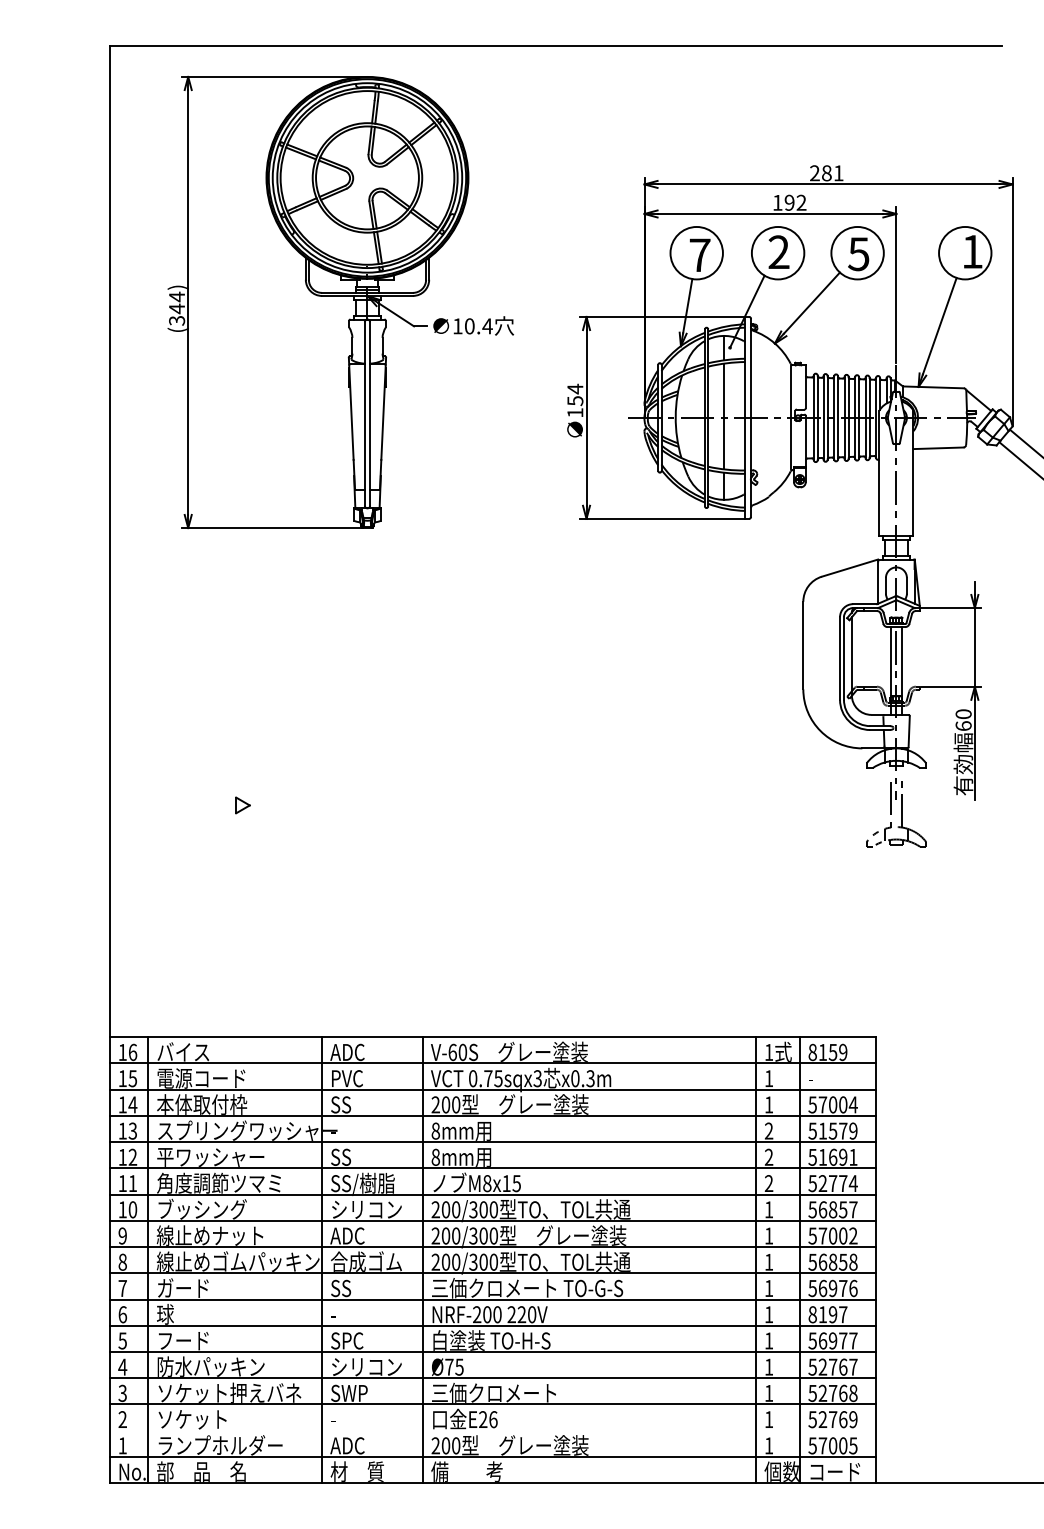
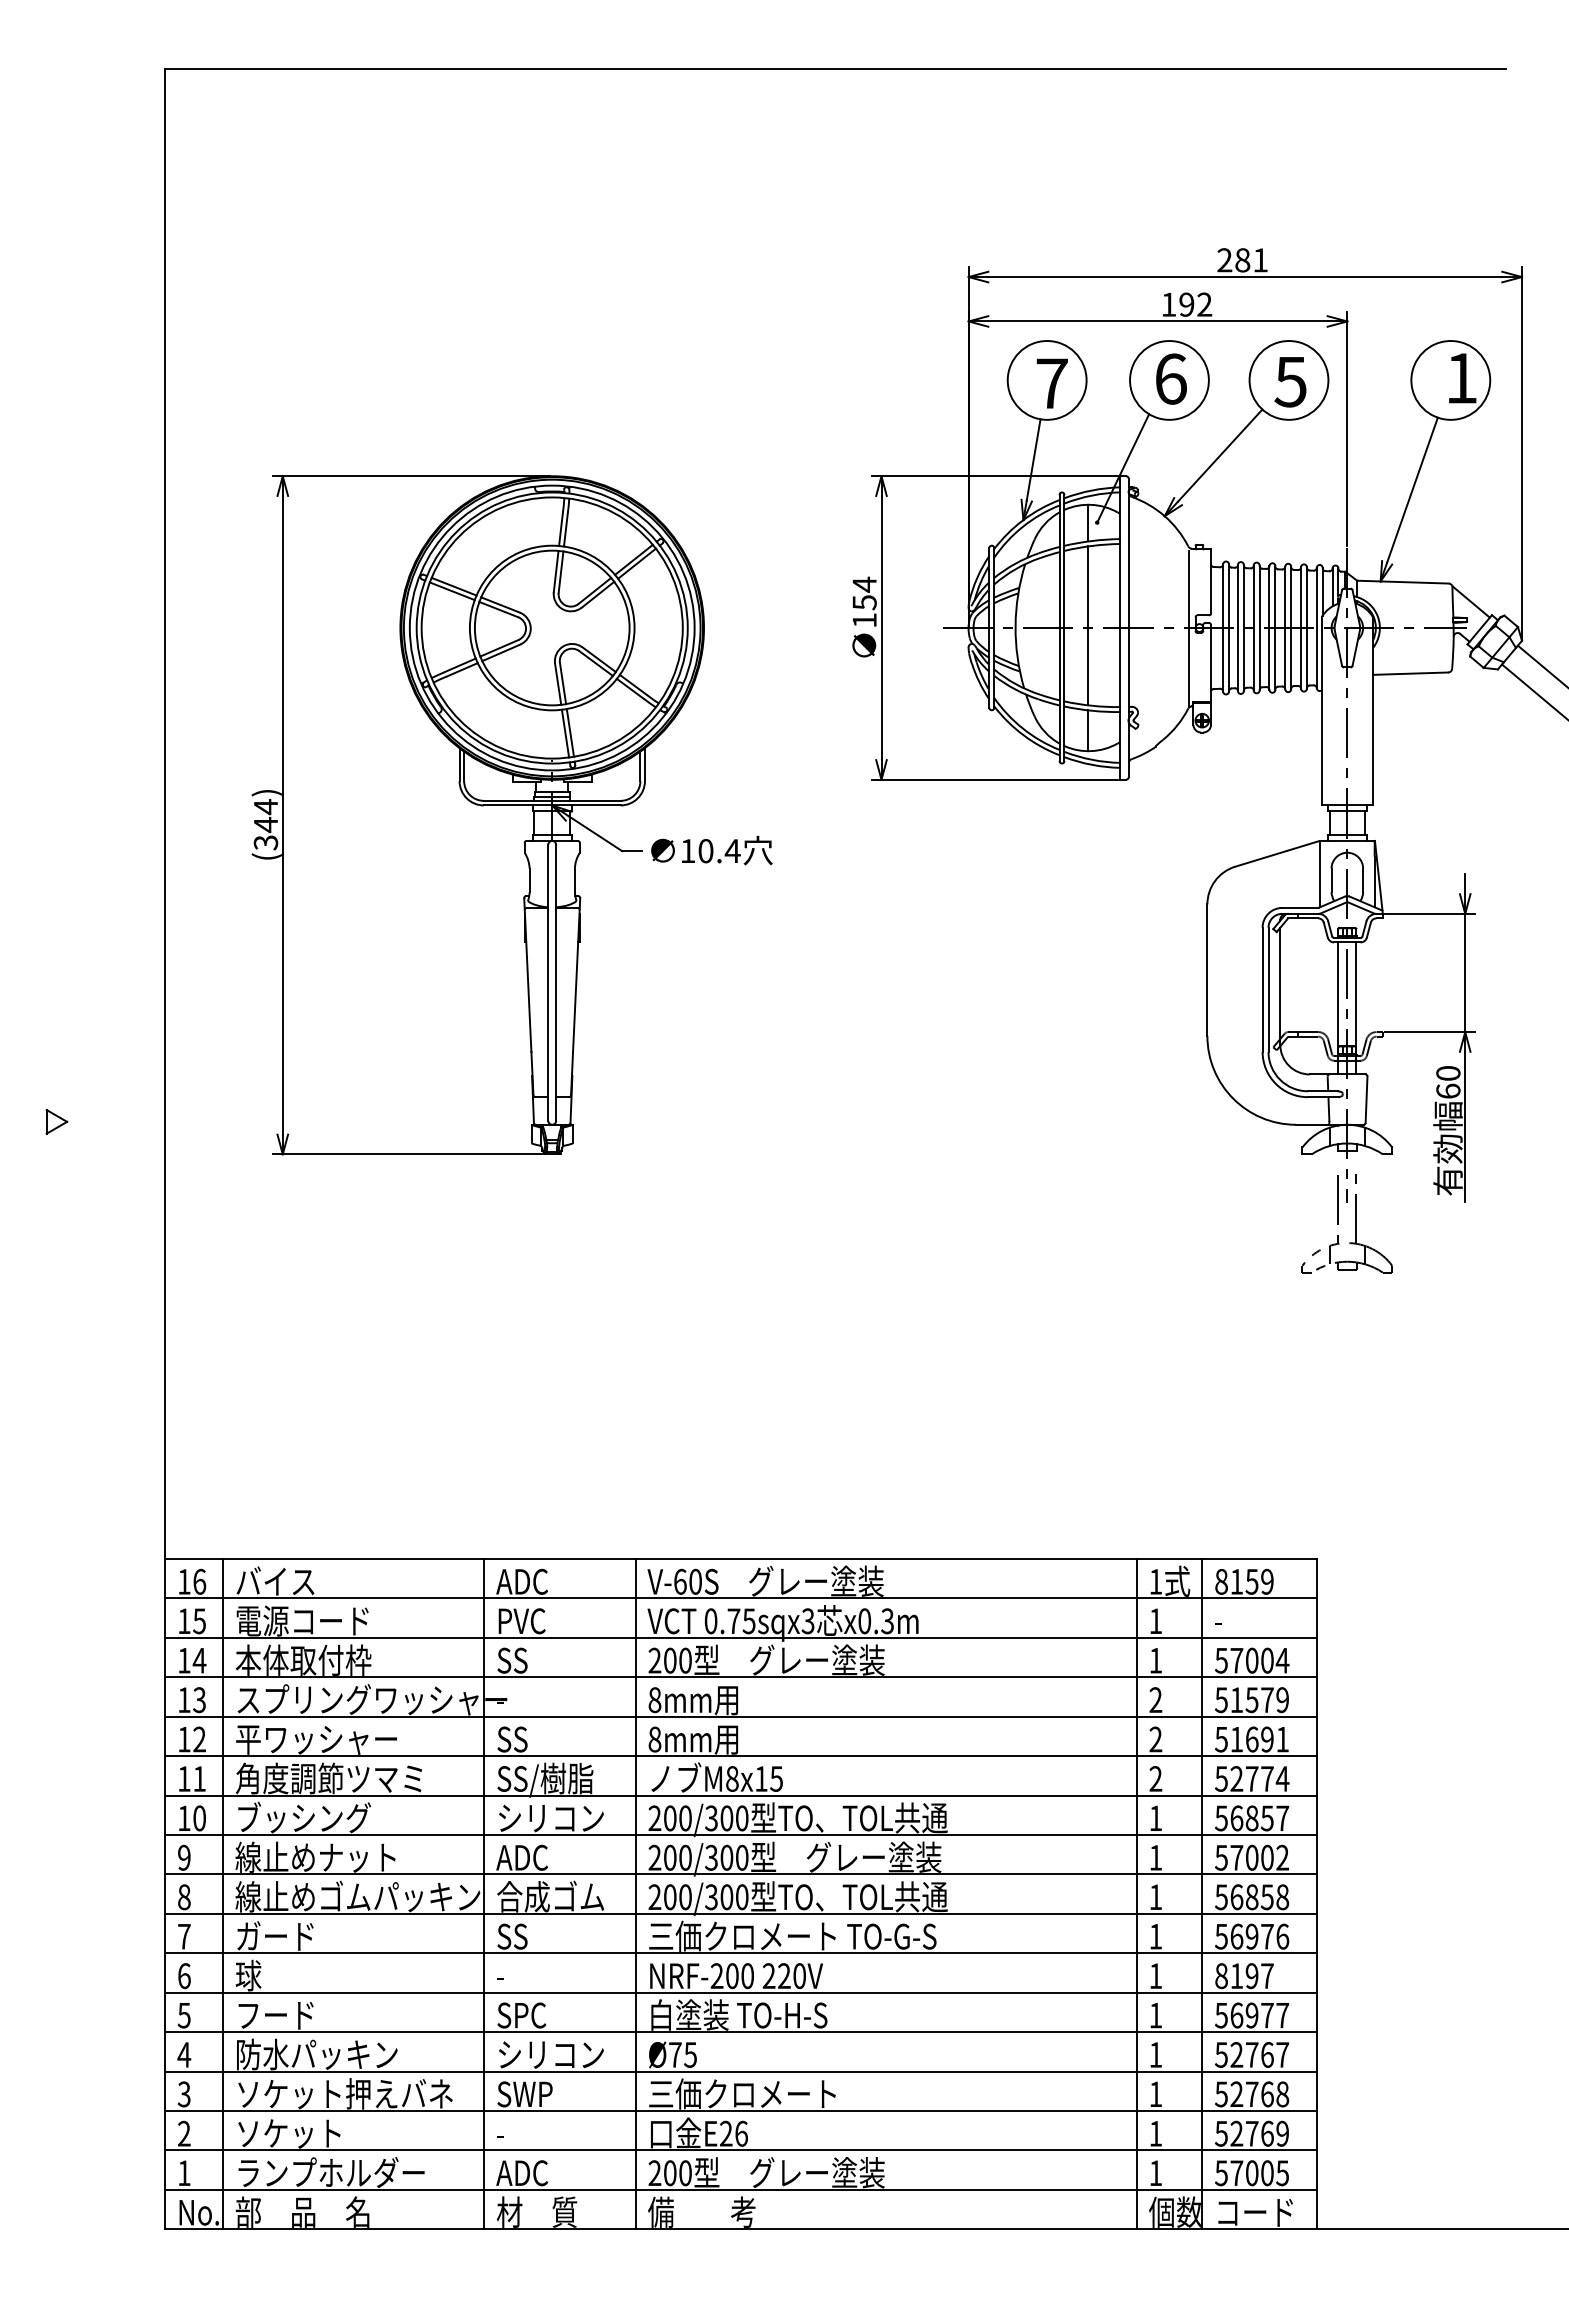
text: (778, 252) -> (1170, 379), 2 -> 6
part: (340, 302) -> (511, 815), moved
part: (242, 805) -> (56, 1121), moved
line: (492, 1430) -> (740, 2150), added

